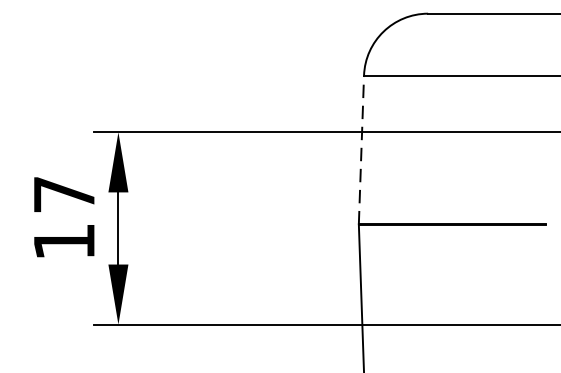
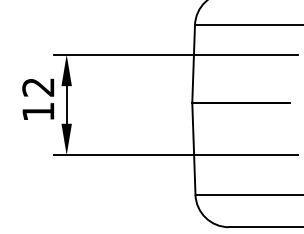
line: (361, 149) -> (193, 63), dashed -> solid
text: (64, 195) -> (38, 87), 17 -> 12

